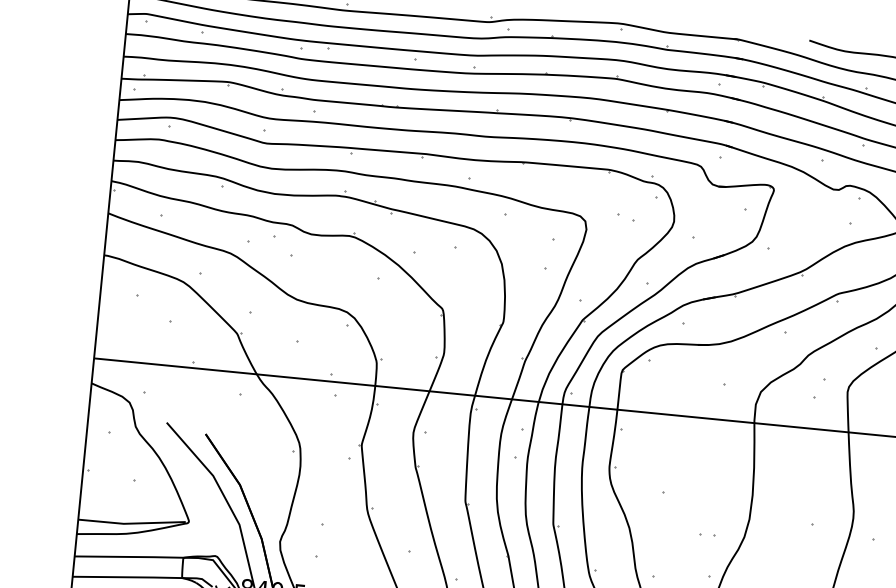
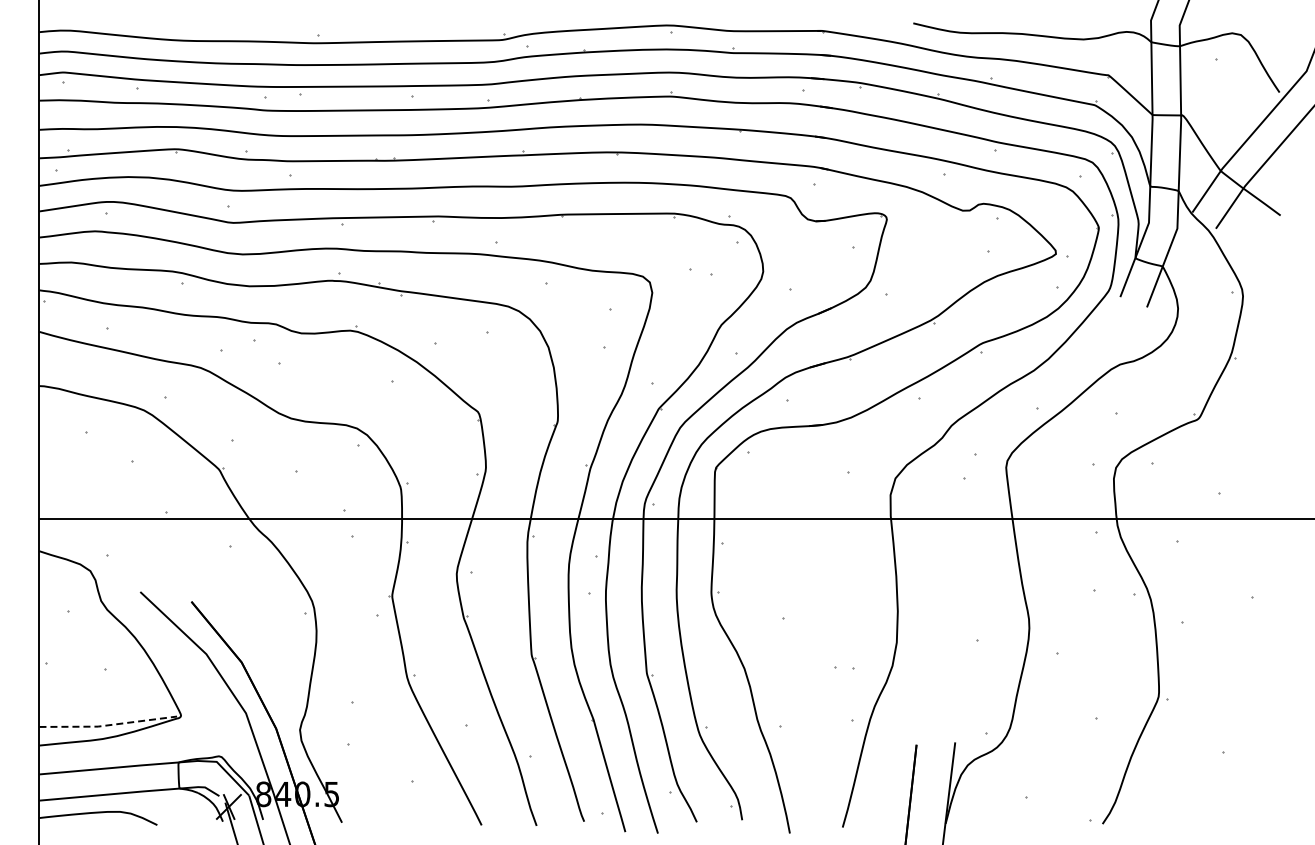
line: (131, 523) -> (107, 725), solid -> dashed

